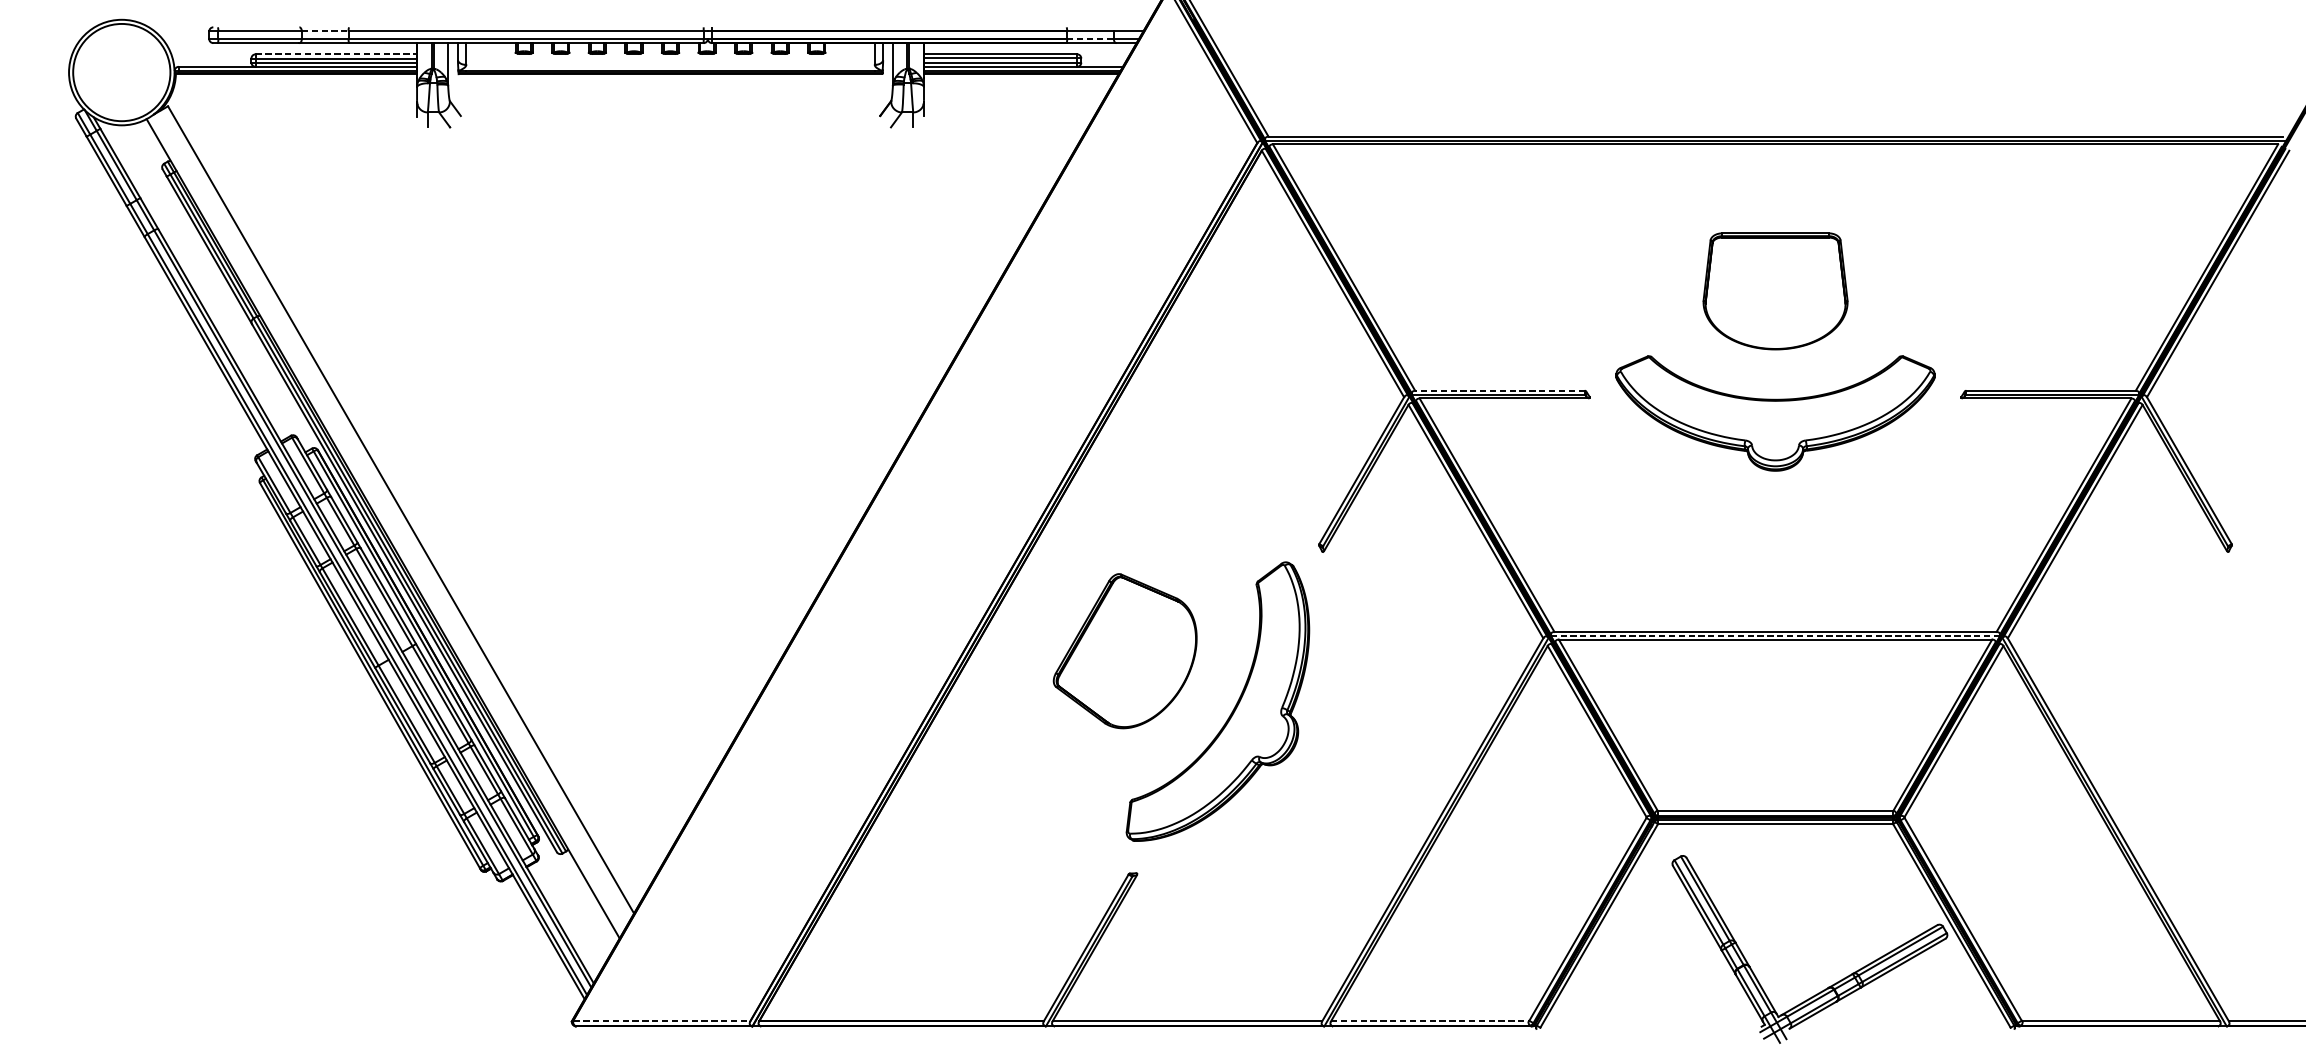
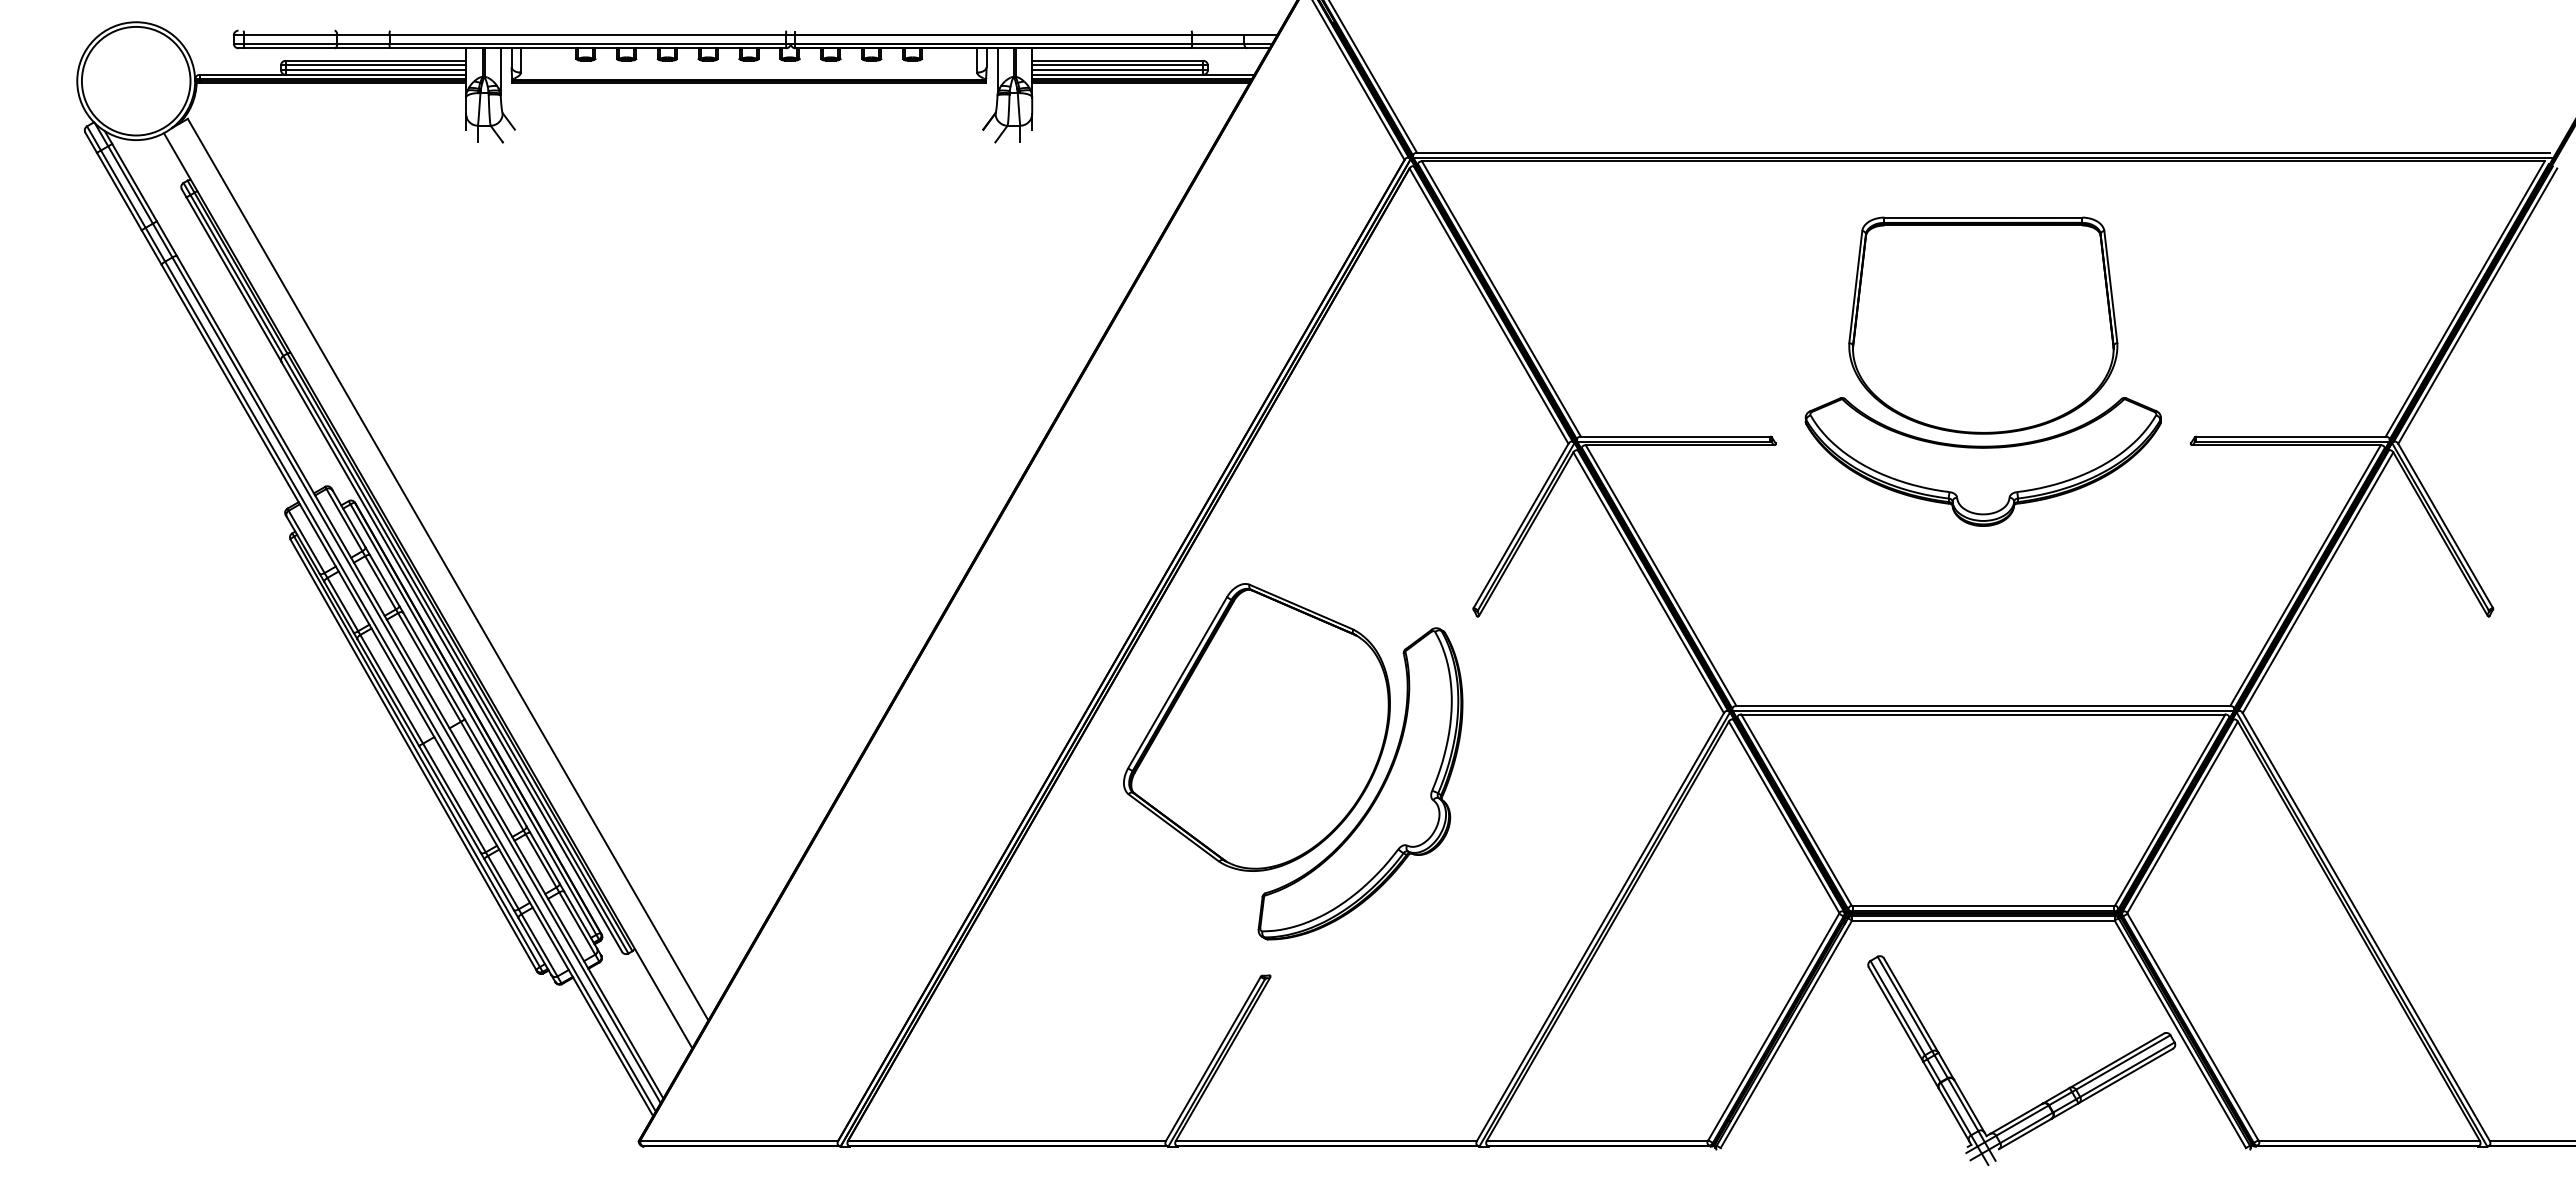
line: (325, 31) -> (363, 35), dashed -> solid
line: (1090, 38) -> (1218, 43), dashed -> solid
line: (336, 54) -> (376, 60), dashed -> solid
part: (1775, 291) -> (1983, 325), size x1.67
line: (1499, 390) -> (1675, 436), dashed -> solid
line: (1775, 635) -> (1983, 710), dashed -> solid
part: (1124, 651) -> (1256, 727), size x1.67
line: (661, 1020) -> (739, 1140), dashed -> solid
line: (1430, 1020) -> (1597, 1140), dashed -> solid

